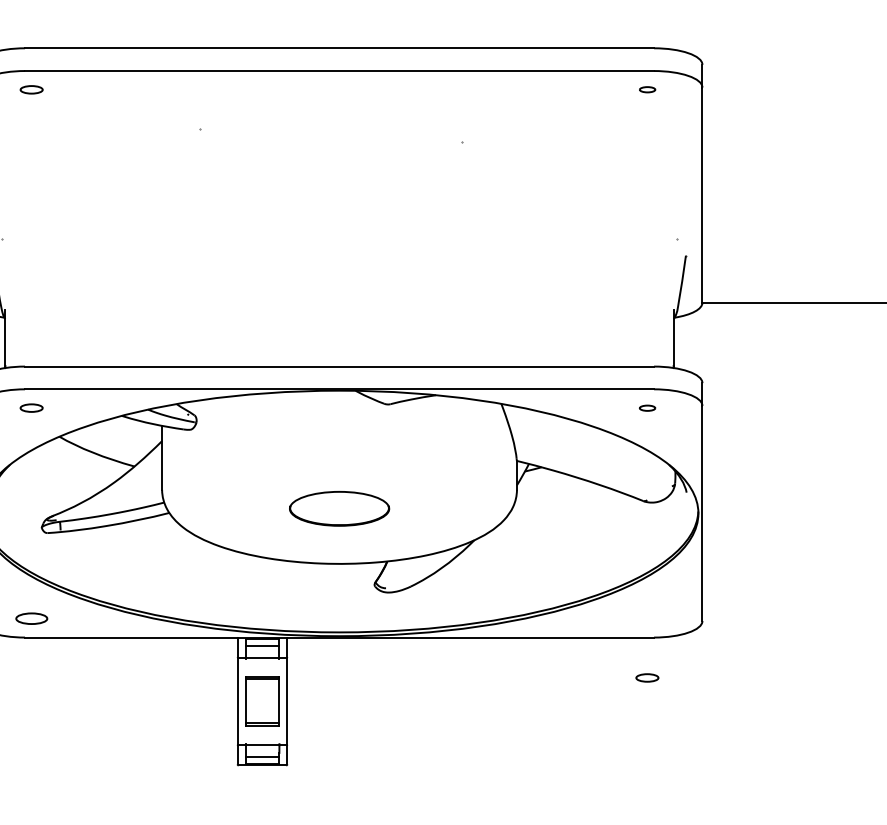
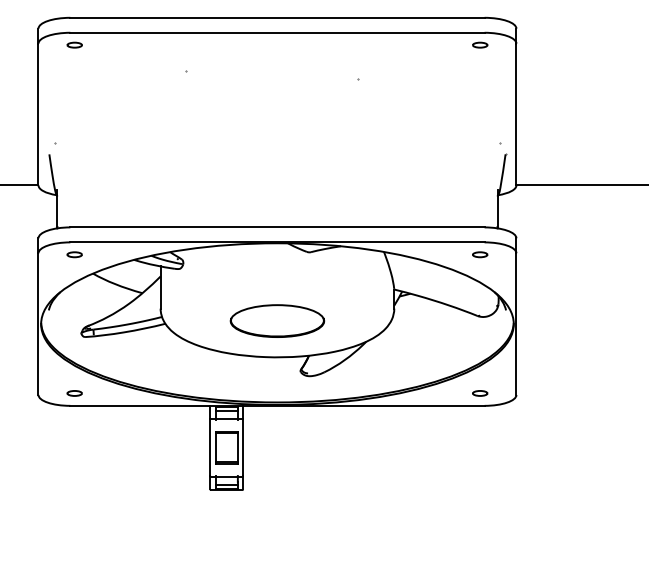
part: (647, 88) -> (480, 44), size x1.43
part: (647, 407) -> (480, 254), size x1.43
part: (339, 507) -> (277, 320), size x1.43
part: (31, 618) -> (74, 393), size x0.71
part: (647, 678) -> (480, 393), moved

